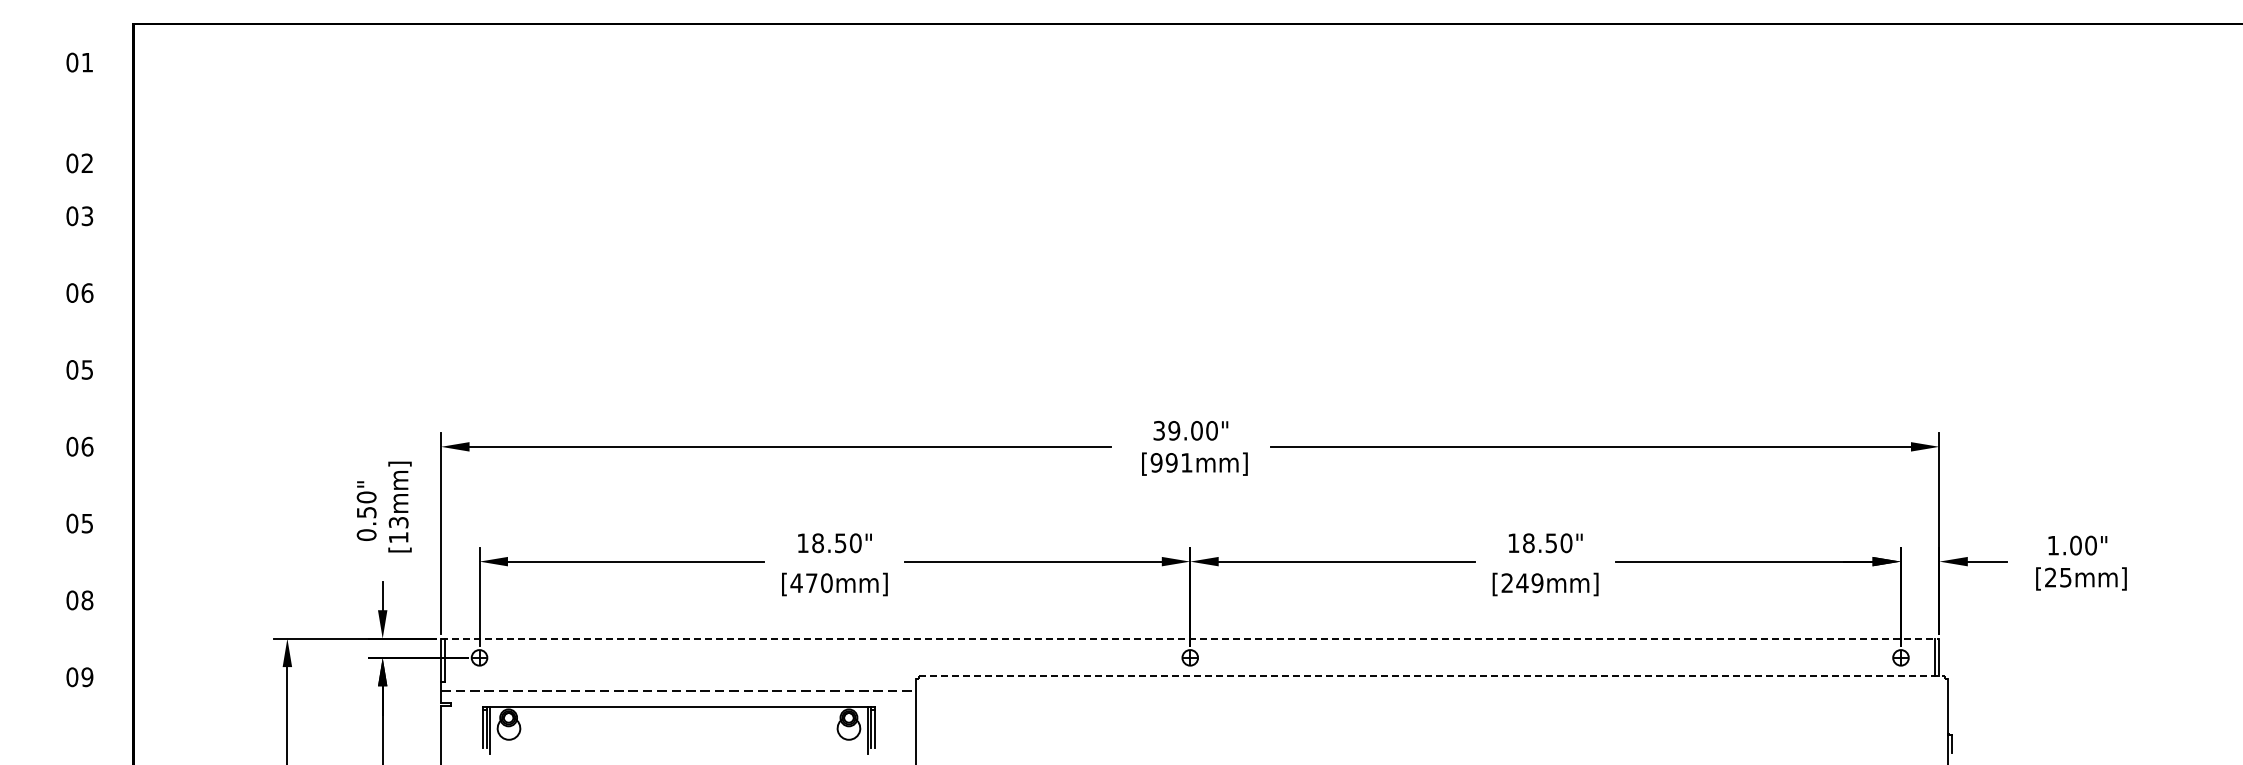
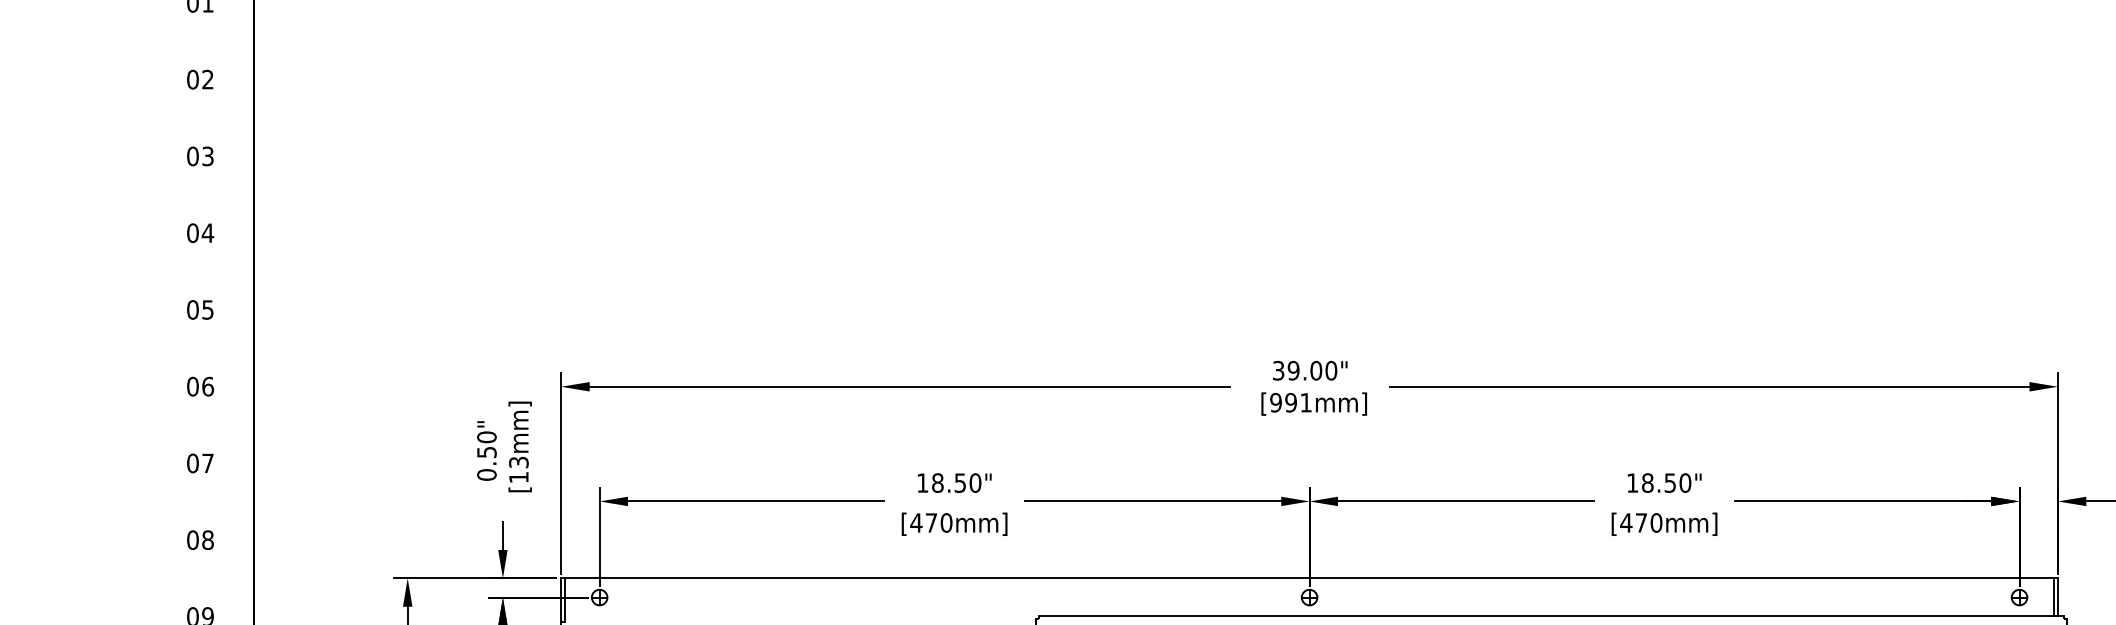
text: (79, 163) -> (200, 79), moved
text: (87, 292) -> (208, 232), 06 -> 04
text: (86, 523) -> (207, 463), 05 -> 07
text: (1522, 583) -> (1641, 523), [249mm] -> [470mm]
line: (1190, 638) -> (1309, 578), dashed -> solid
line: (1432, 676) -> (1551, 616), dashed -> solid

